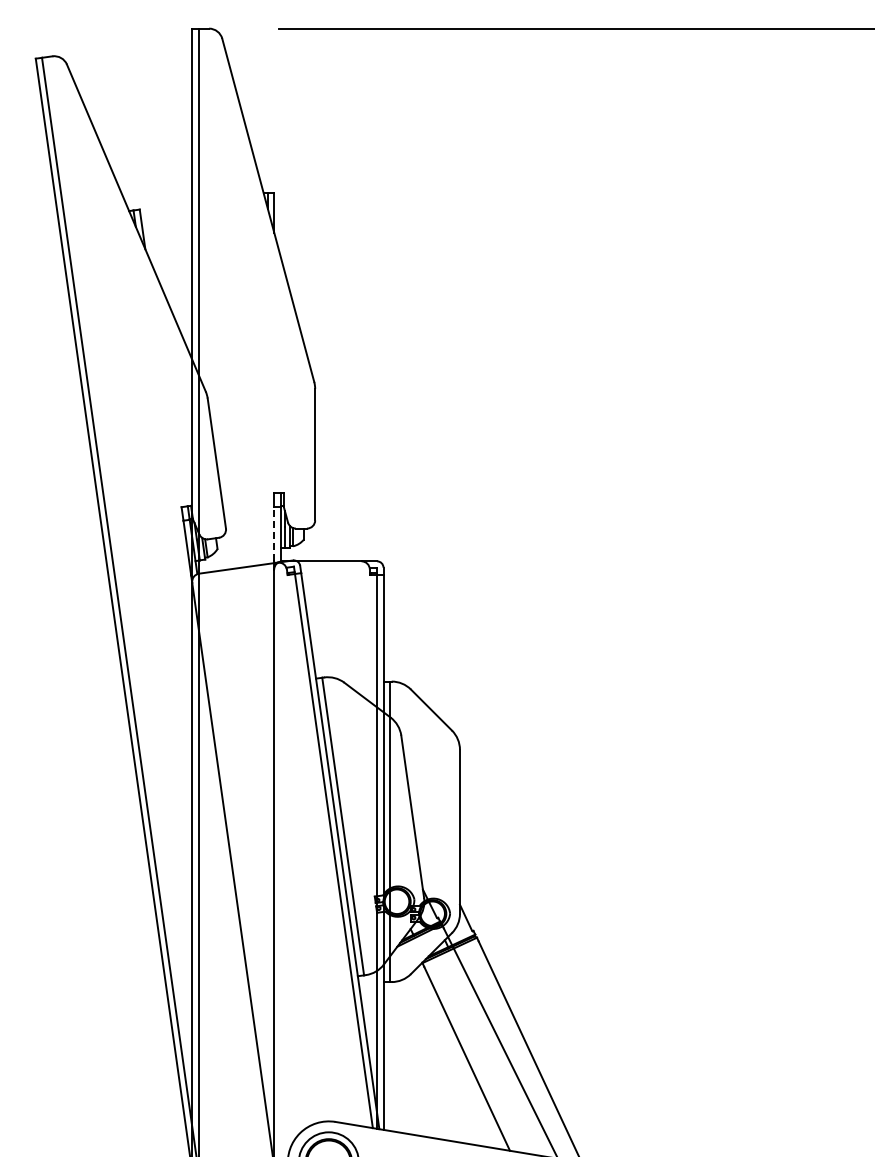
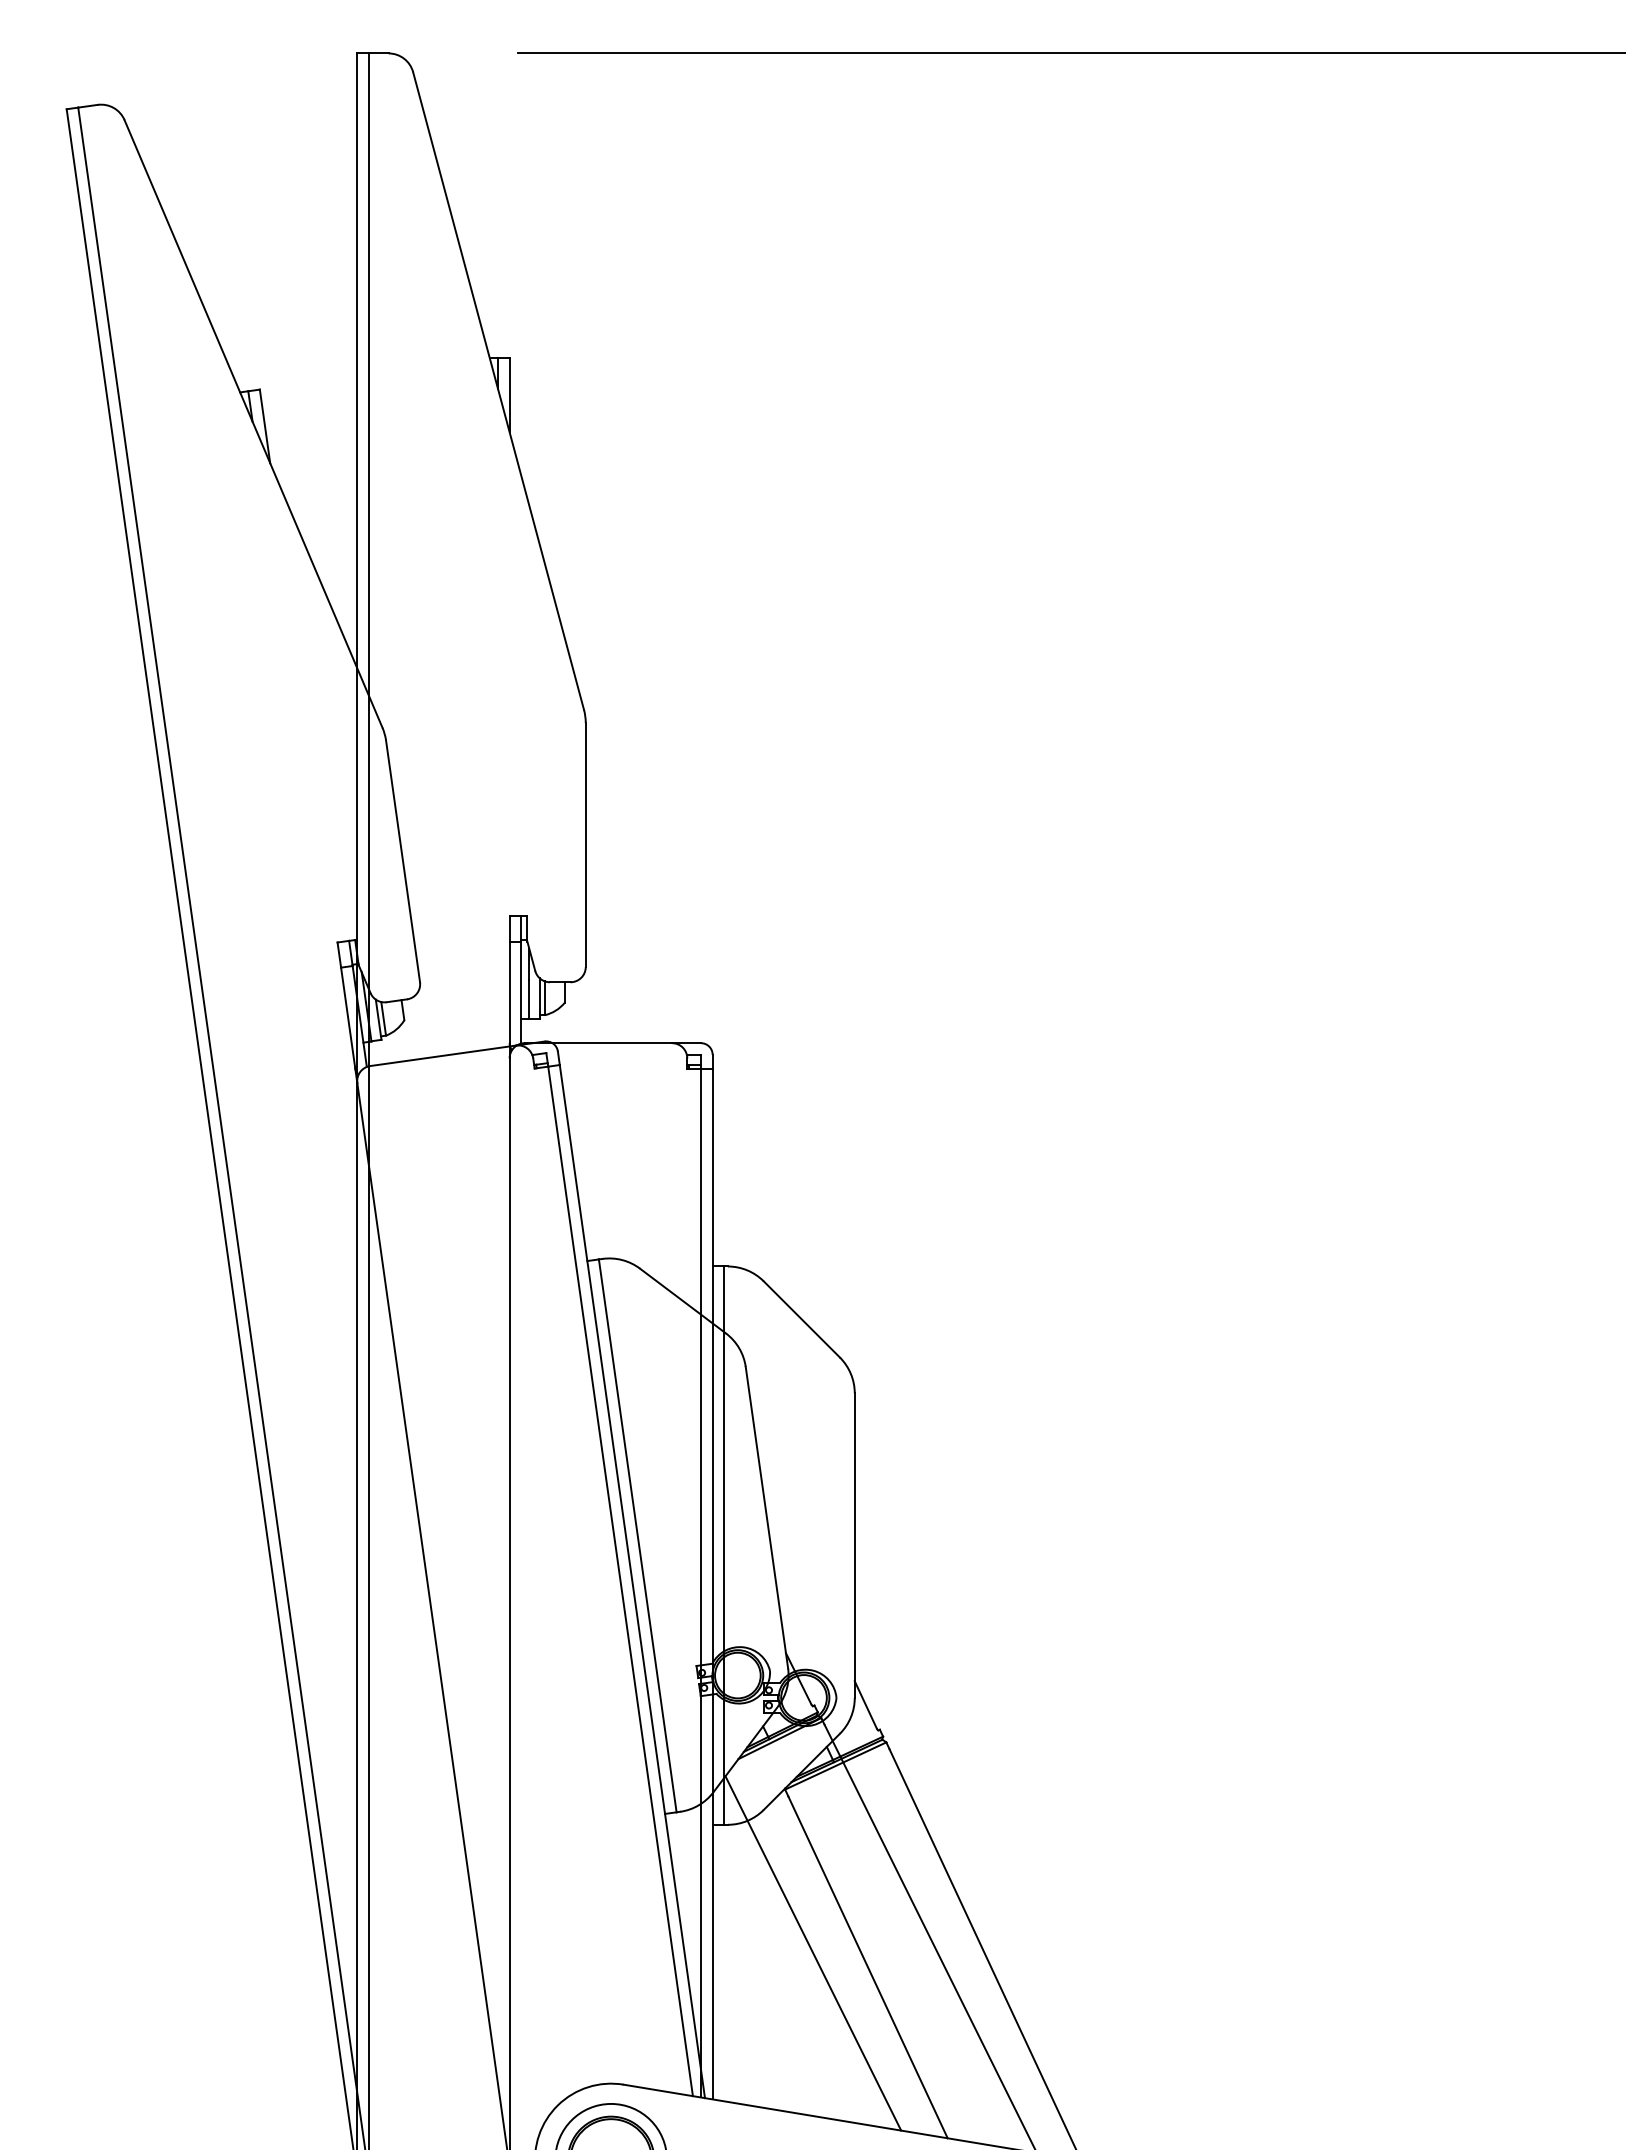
line: (274, 533) -> (510, 991), dashed -> solid
line: (437, 1050) -> (813, 1951), added

